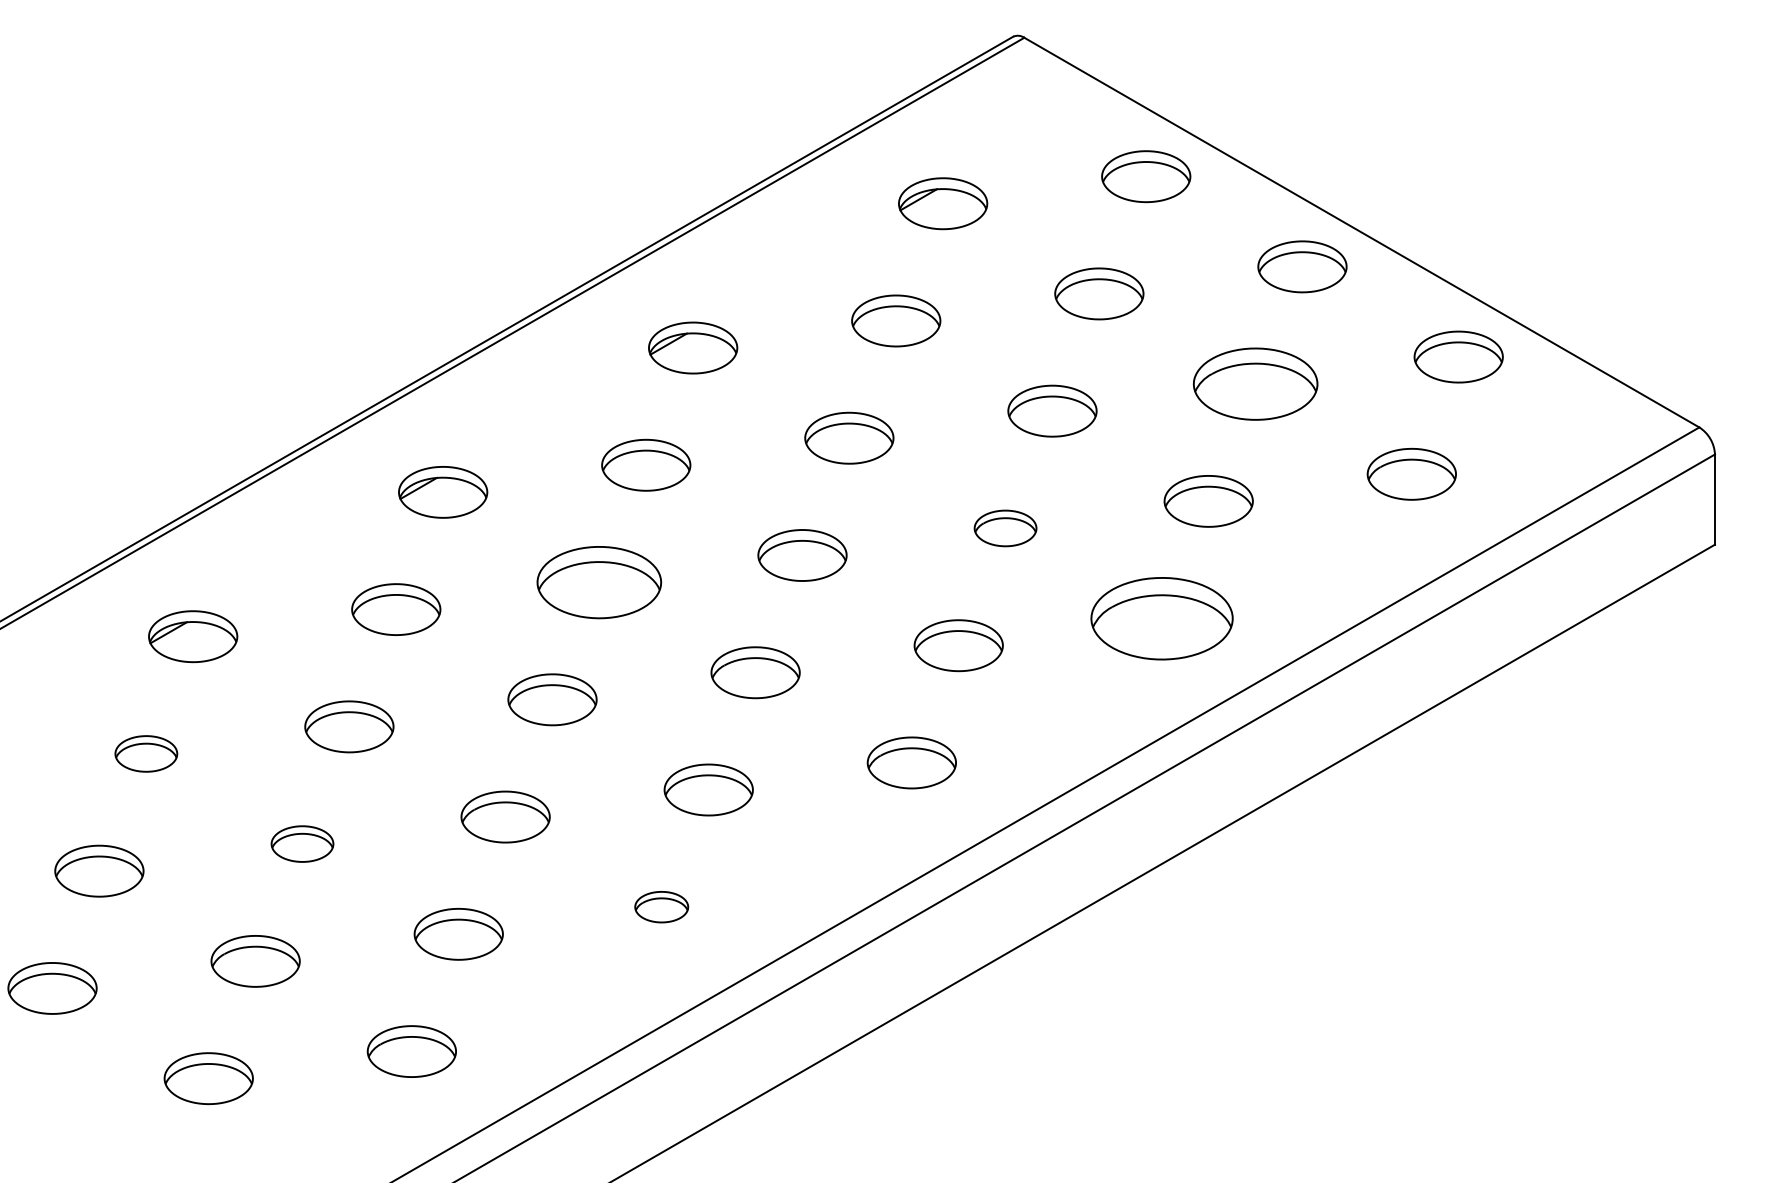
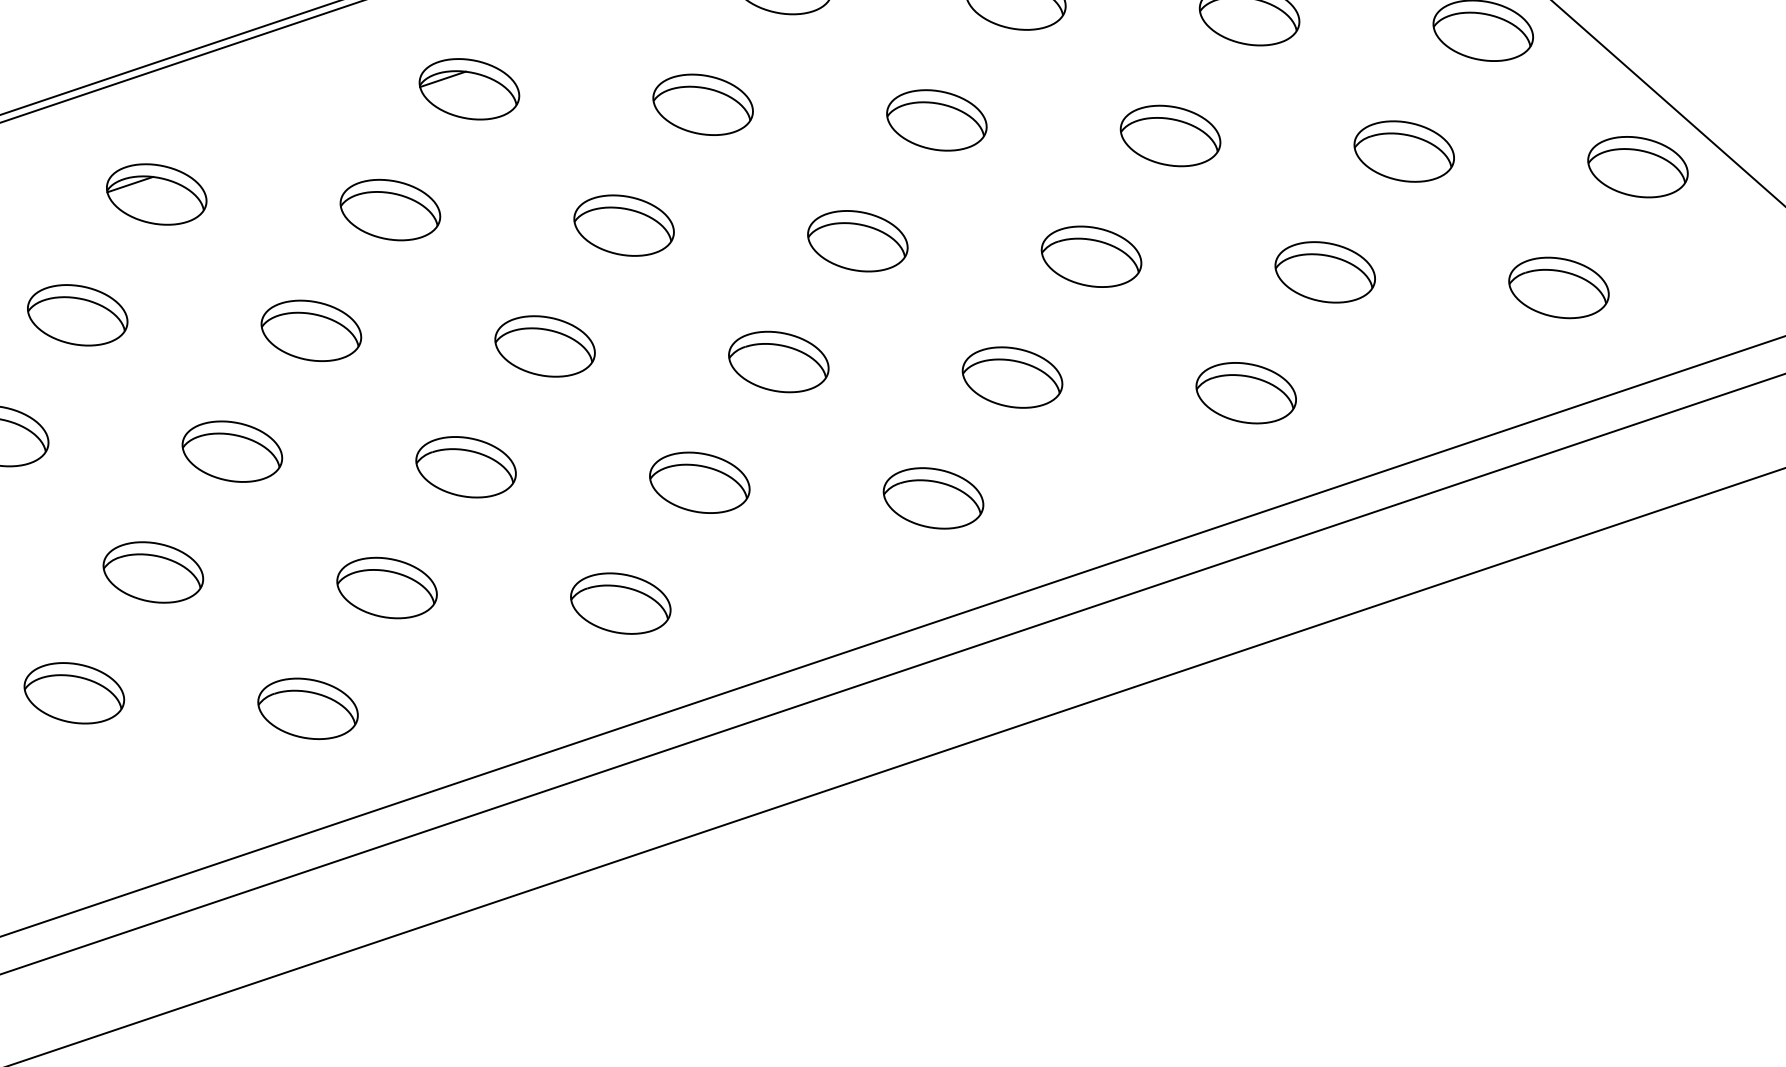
part: (1255, 383) -> (1404, 150), size x0.71
part: (1005, 528) -> (1091, 256), size x1.43
part: (599, 582) -> (624, 225), size x0.71
part: (1161, 618) -> (1245, 392), size x0.62
part: (146, 753) -> (78, 314), size x1.43
part: (302, 843) -> (232, 450), size x1.43
part: (661, 906) -> (620, 602), size x1.67

